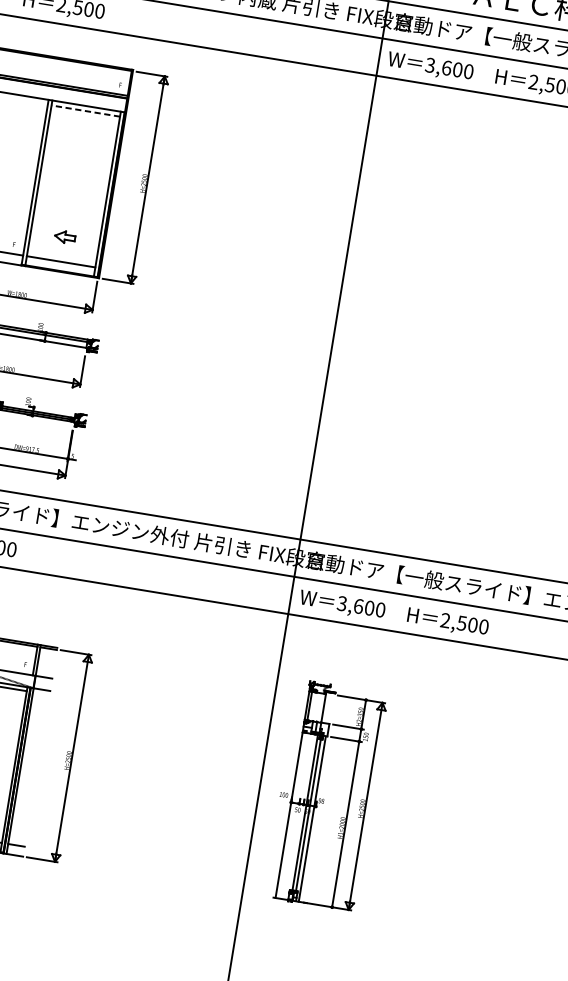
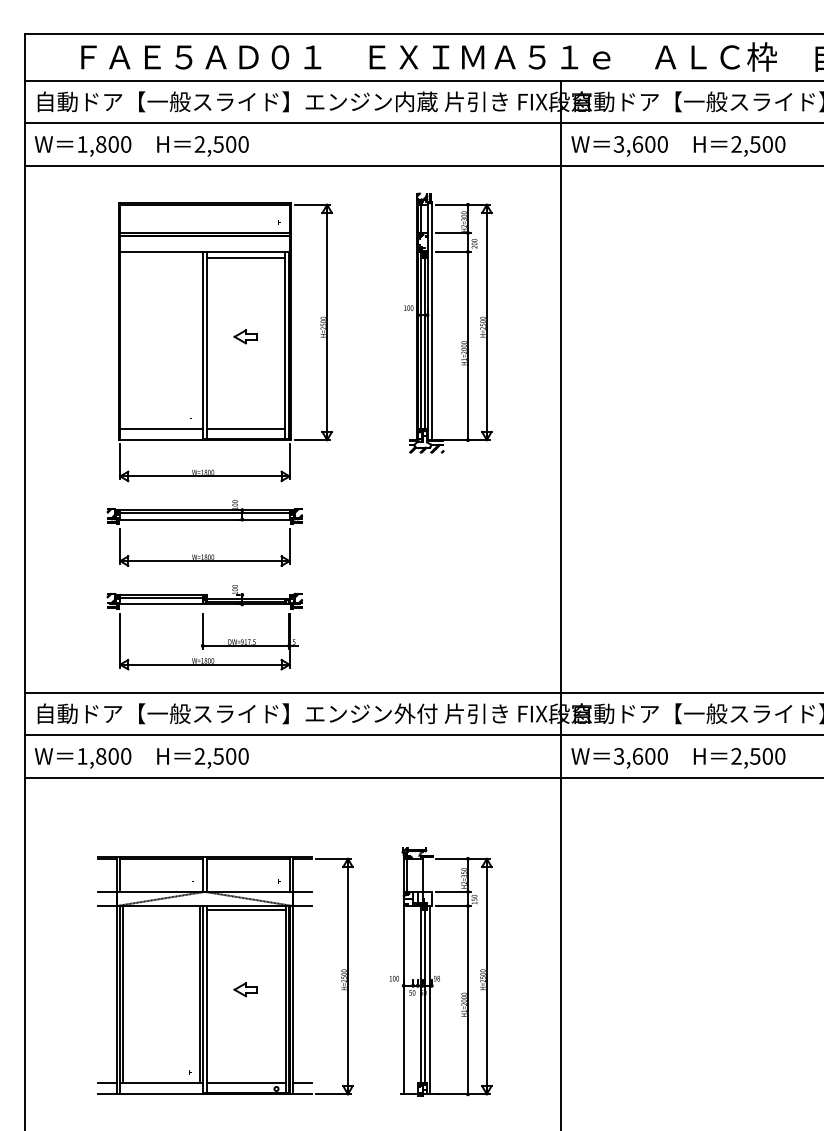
line: (85, 111) -> (245, 257), dashed -> solid
part: (240, 195) -> (432, 322), added
part: (64, 236) -> (245, 336), moved
part: (325, 795) -> (440, 971), moved

